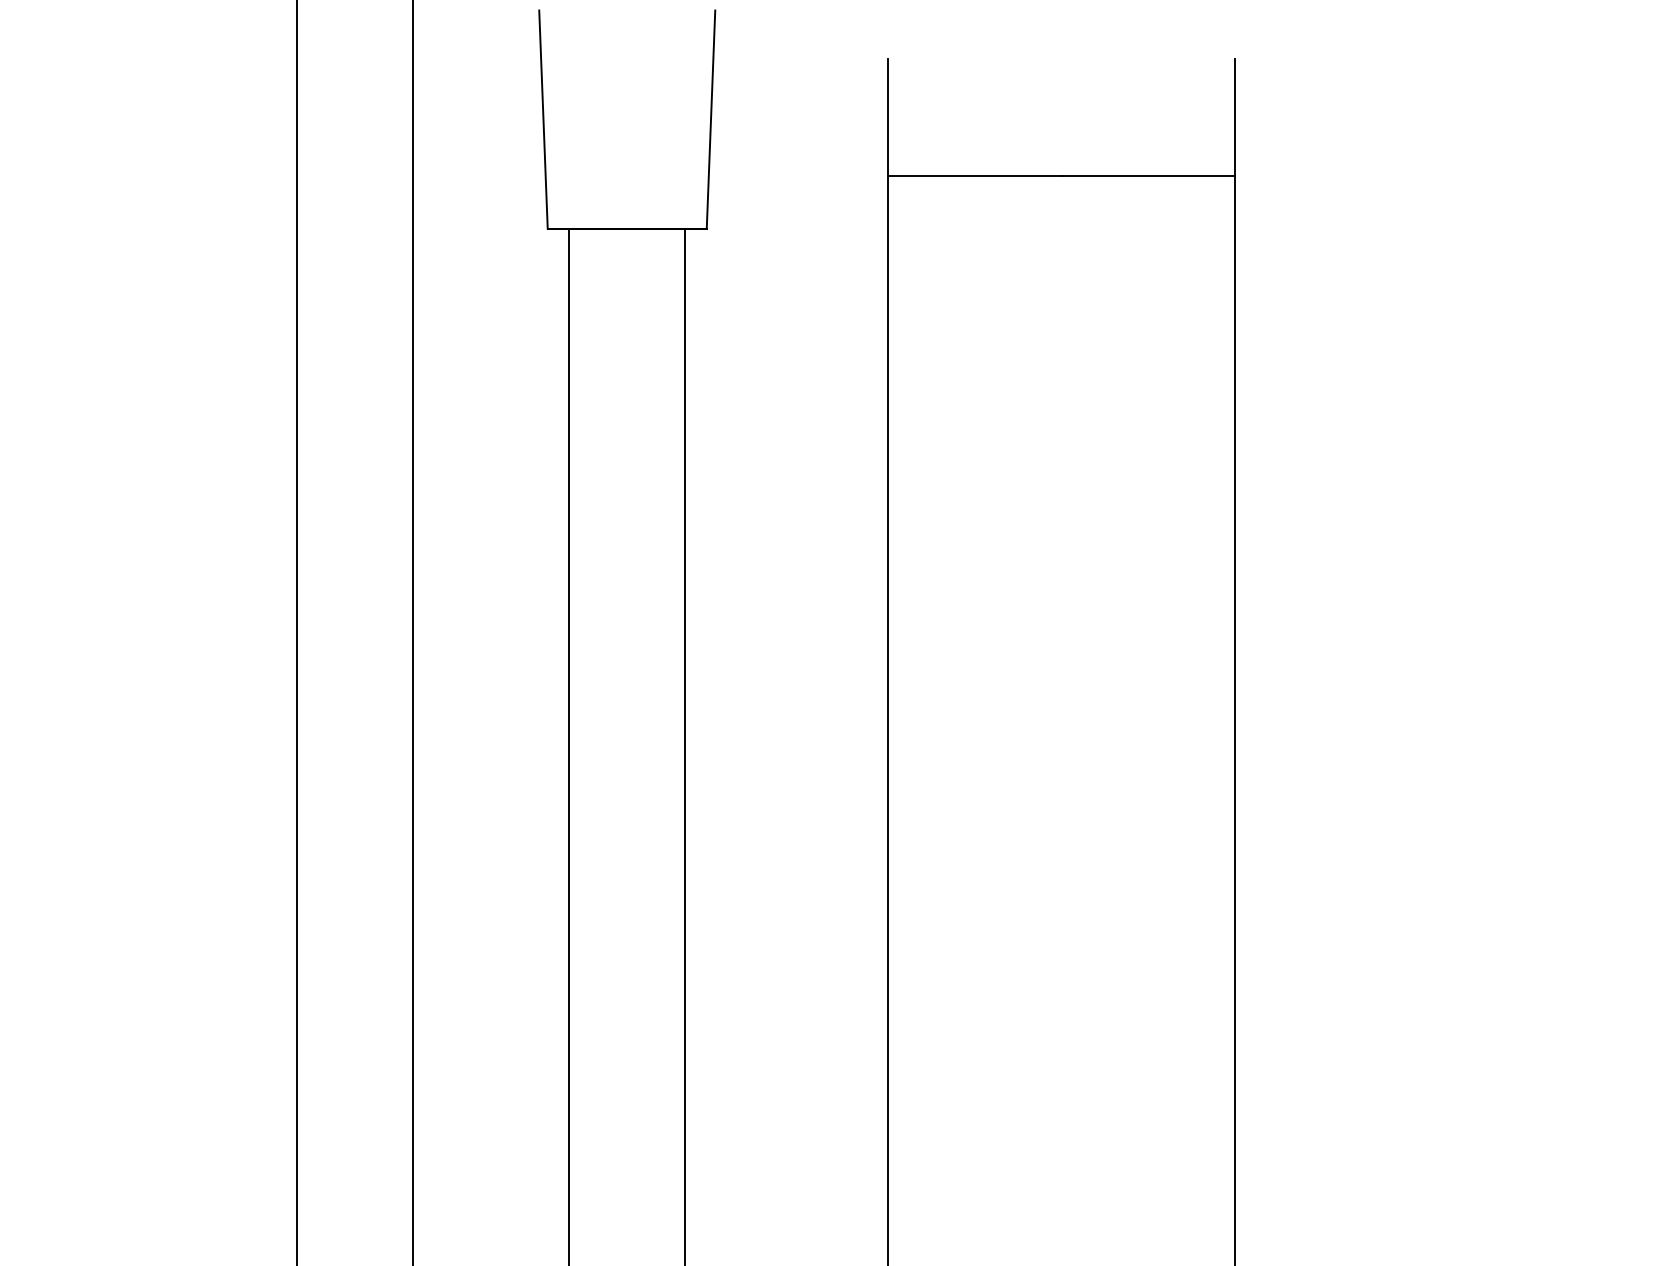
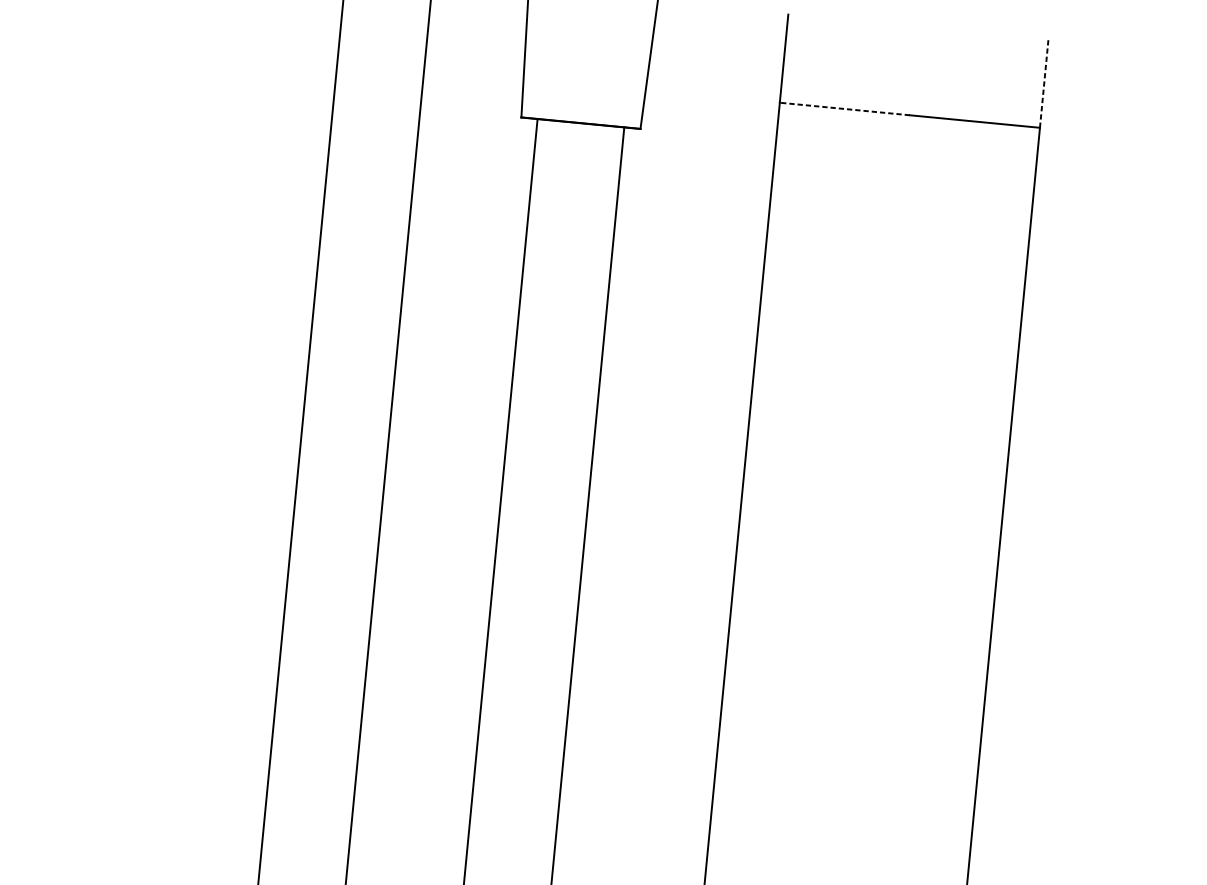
line: (1235, 117) -> (1044, 83), solid -> dashed
line: (974, 176) -> (844, 109), solid -> dashed

